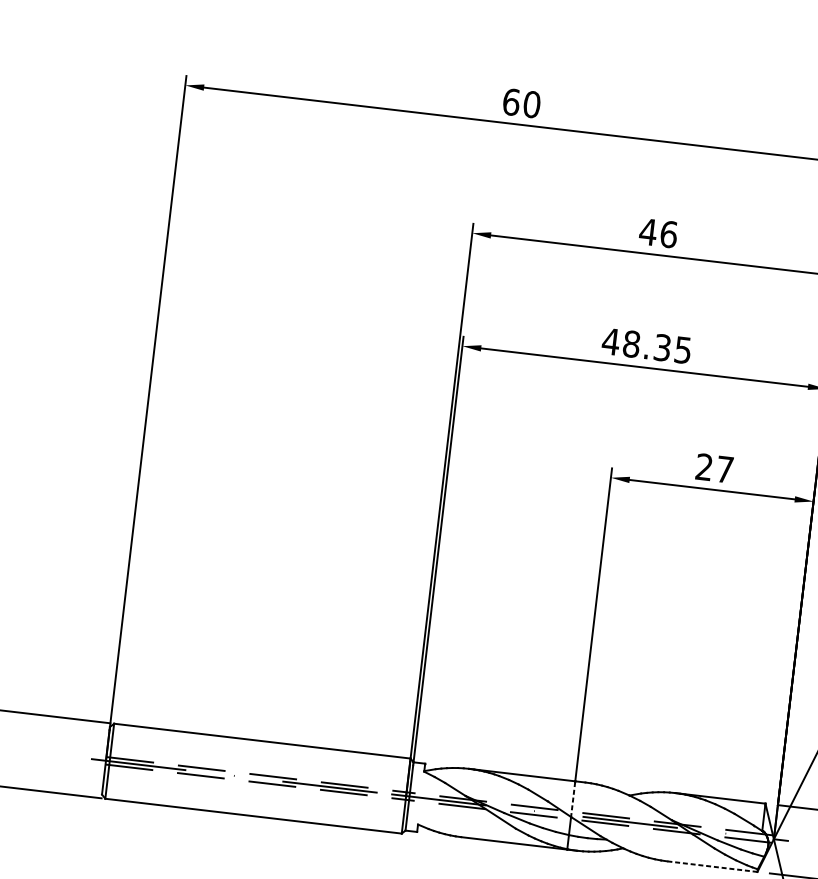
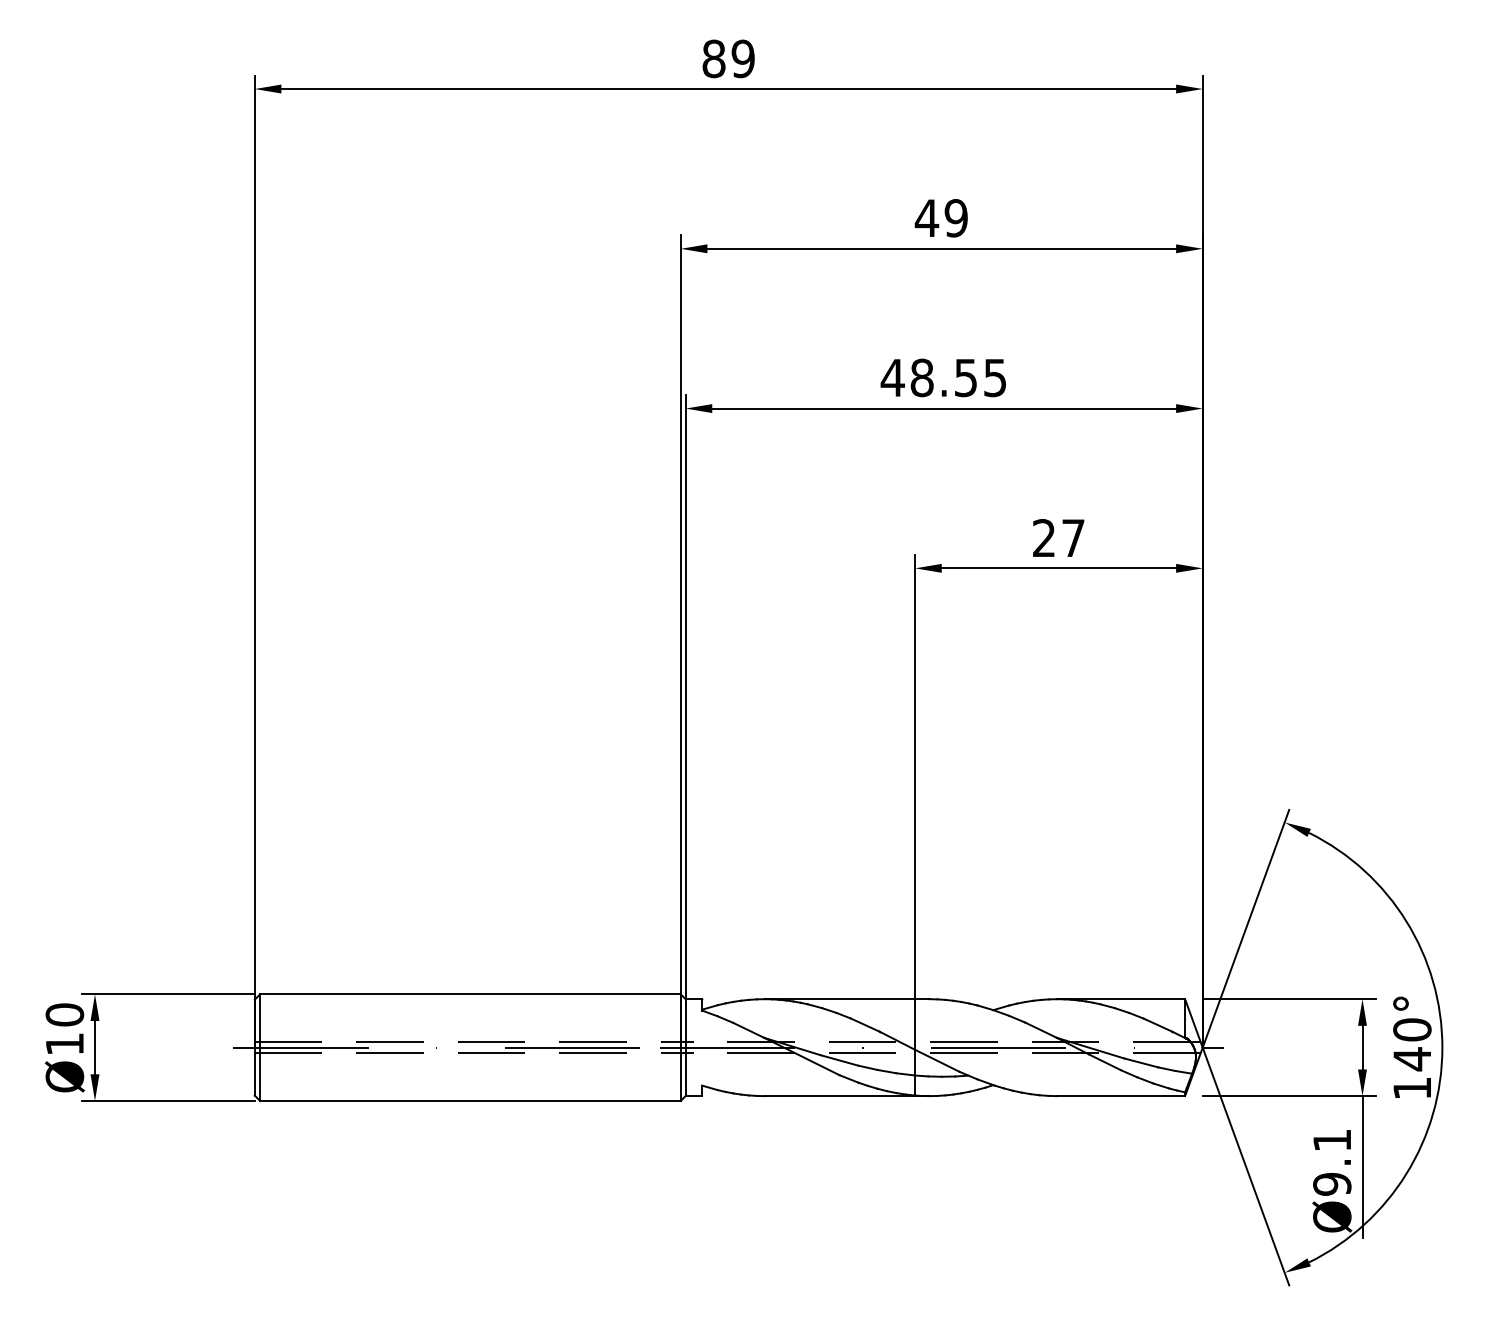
text: (521, 103) -> (728, 58), 60 -> 89
text: (669, 234) -> (956, 218), 46 -> 49
text: (662, 347) -> (966, 377), 48.35 -> 48.55
line: (573, 799) -> (915, 1025), dashed -> solid
line: (712, 866) -> (1121, 1096), dashed -> solid

